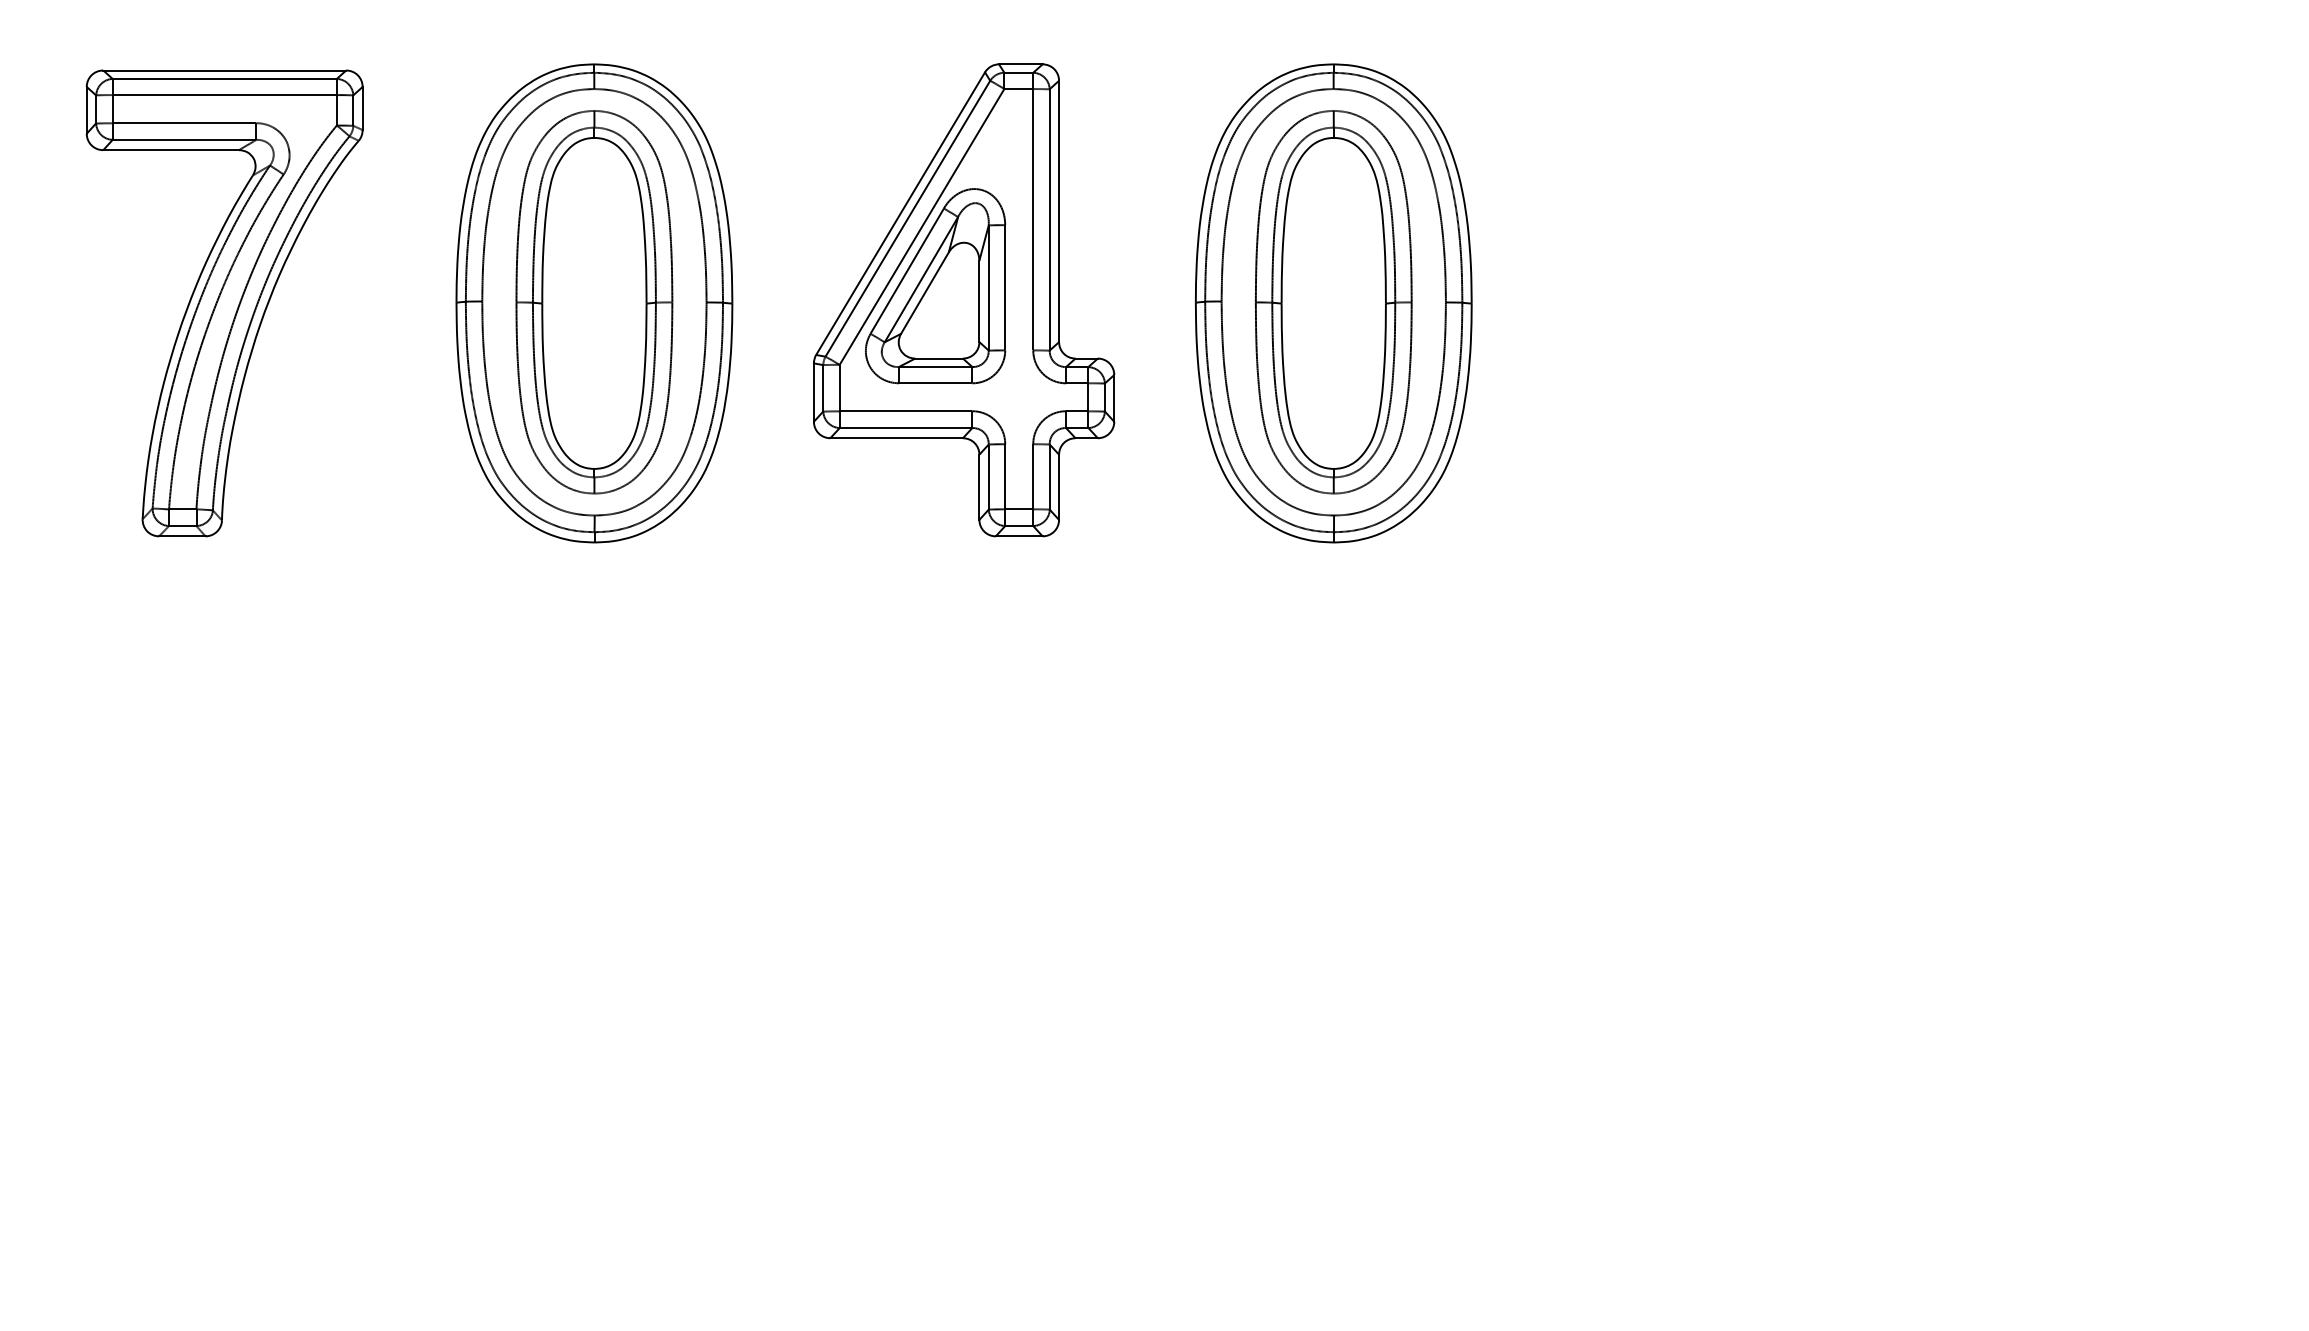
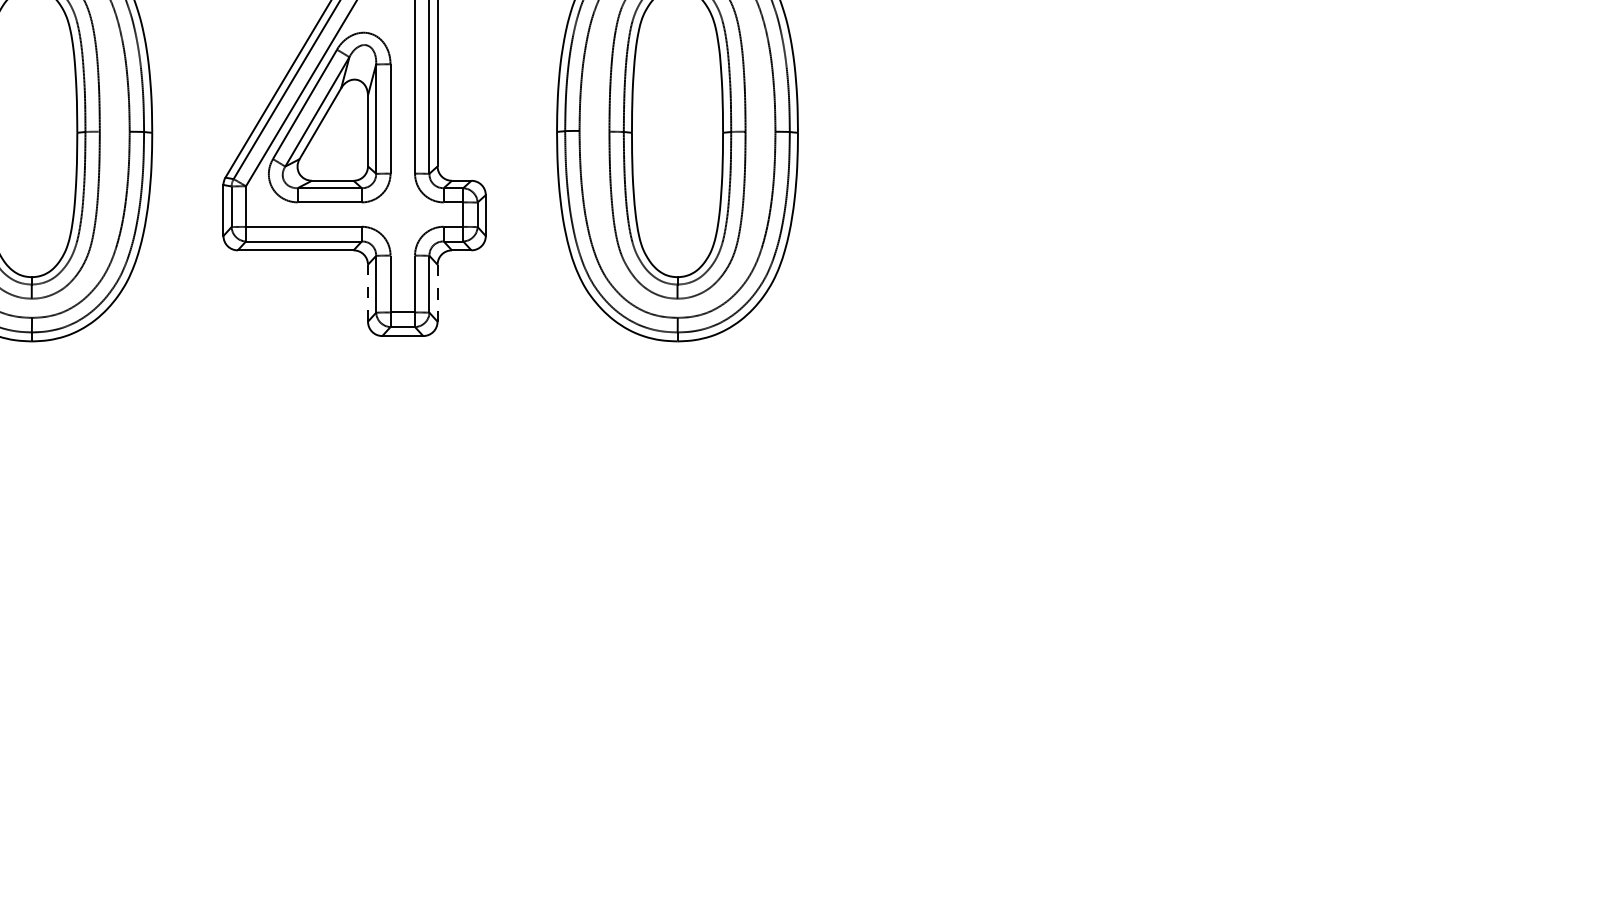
line: (979, 487) -> (368, 293), solid -> dashed
line: (1059, 487) -> (437, 293), solid -> dashed

